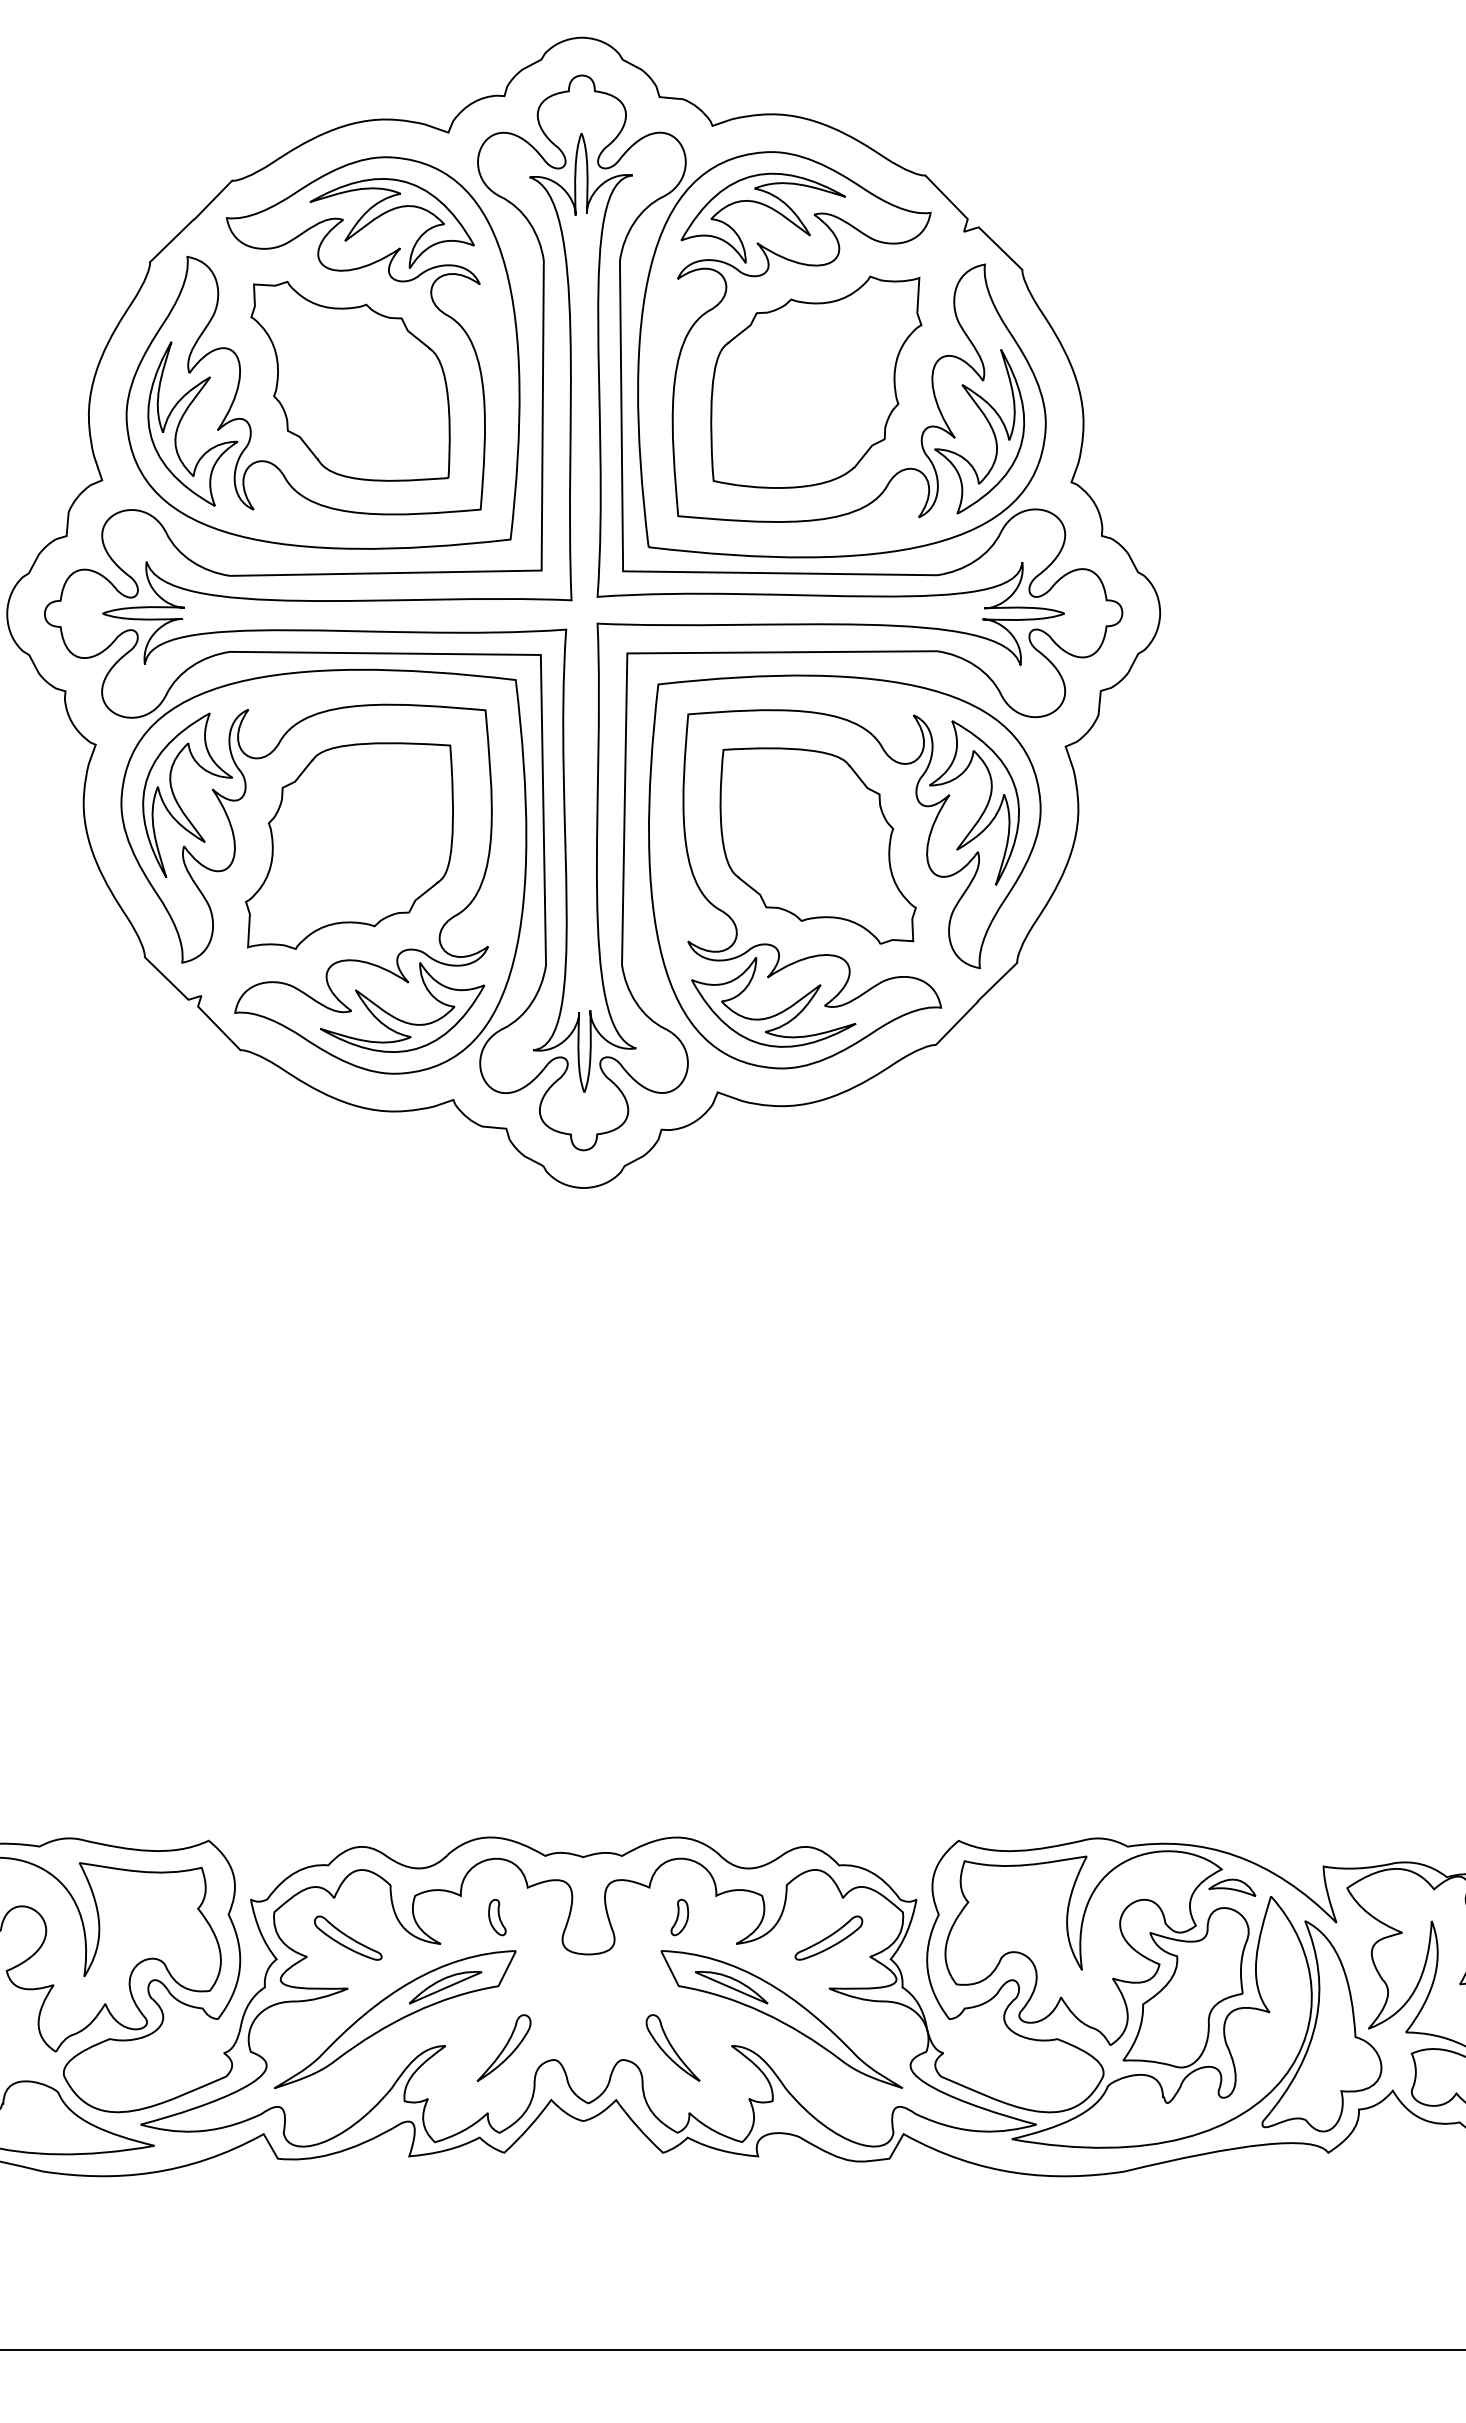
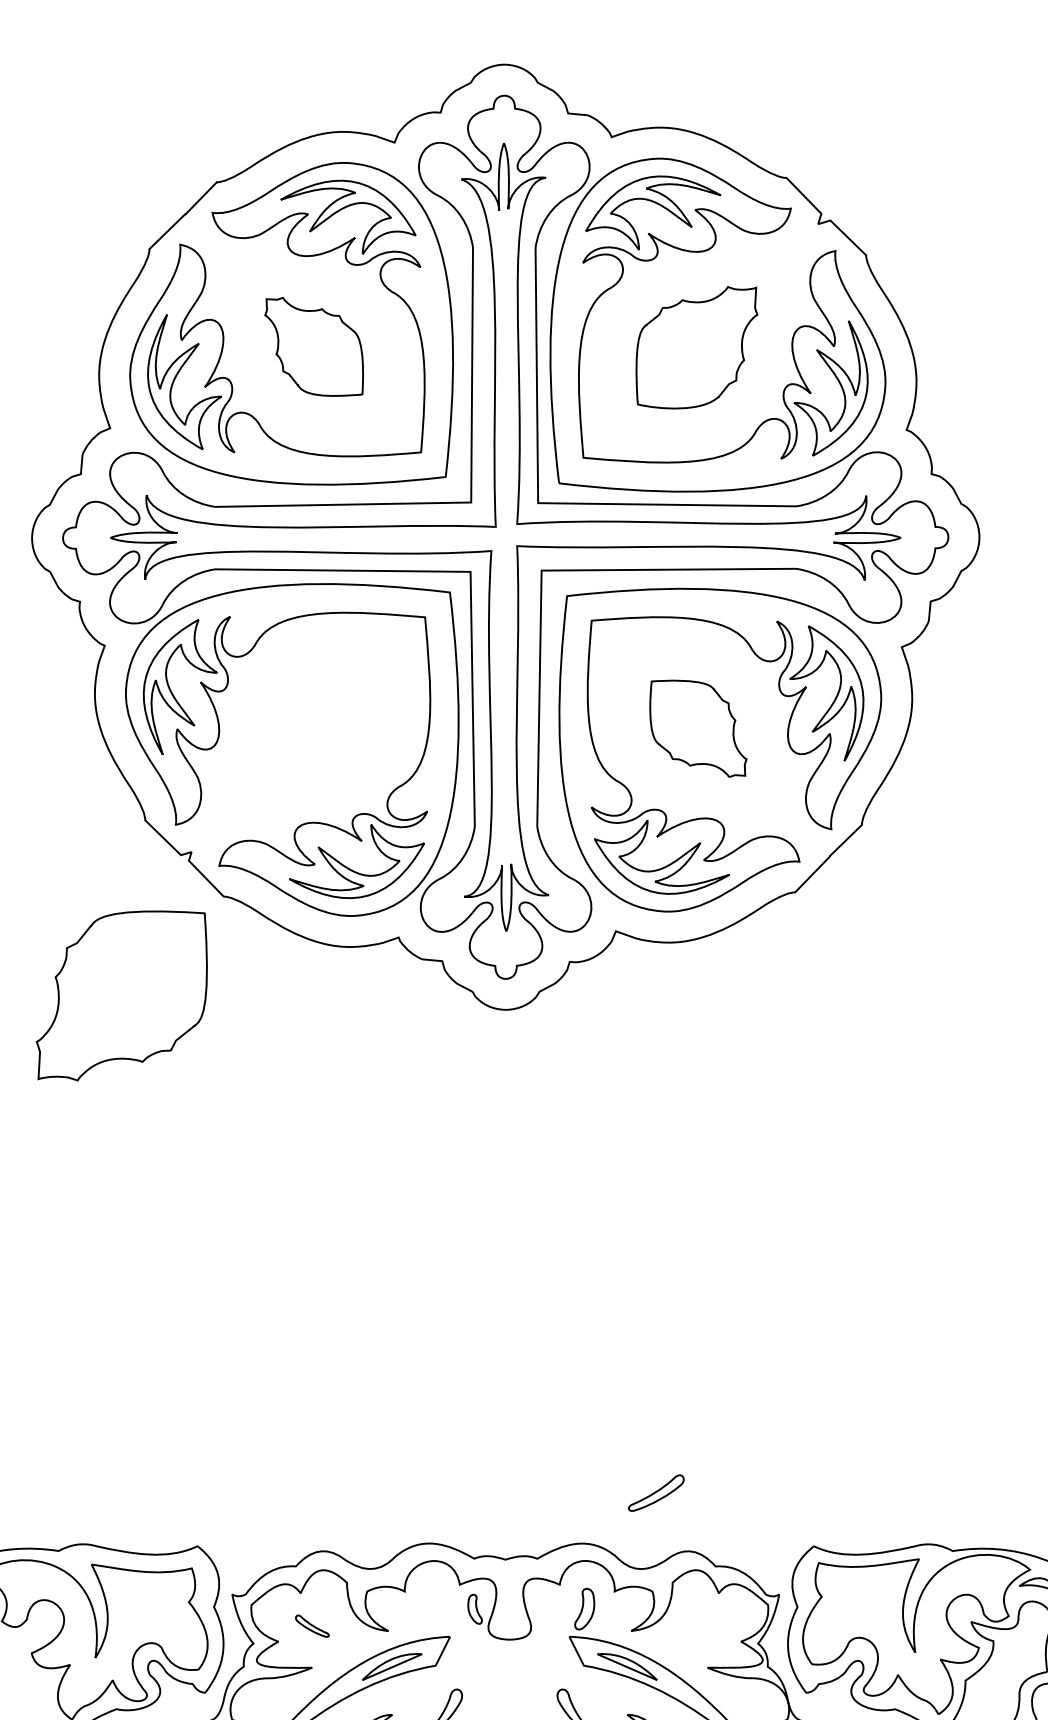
part: (350, 380) -> (314, 346), size x0.6
part: (816, 381) -> (697, 347), size x0.7
part: (349, 845) -> (121, 995), moved
part: (817, 845) -> (697, 728), size x0.6
part: (497, 1917) -> (475, 1609), moved
part: (679, 1917) -> (584, 1609), size x1.4
part: (348, 1937) -> (312, 1625), size x0.6
part: (828, 1937) -> (655, 1492), moved

